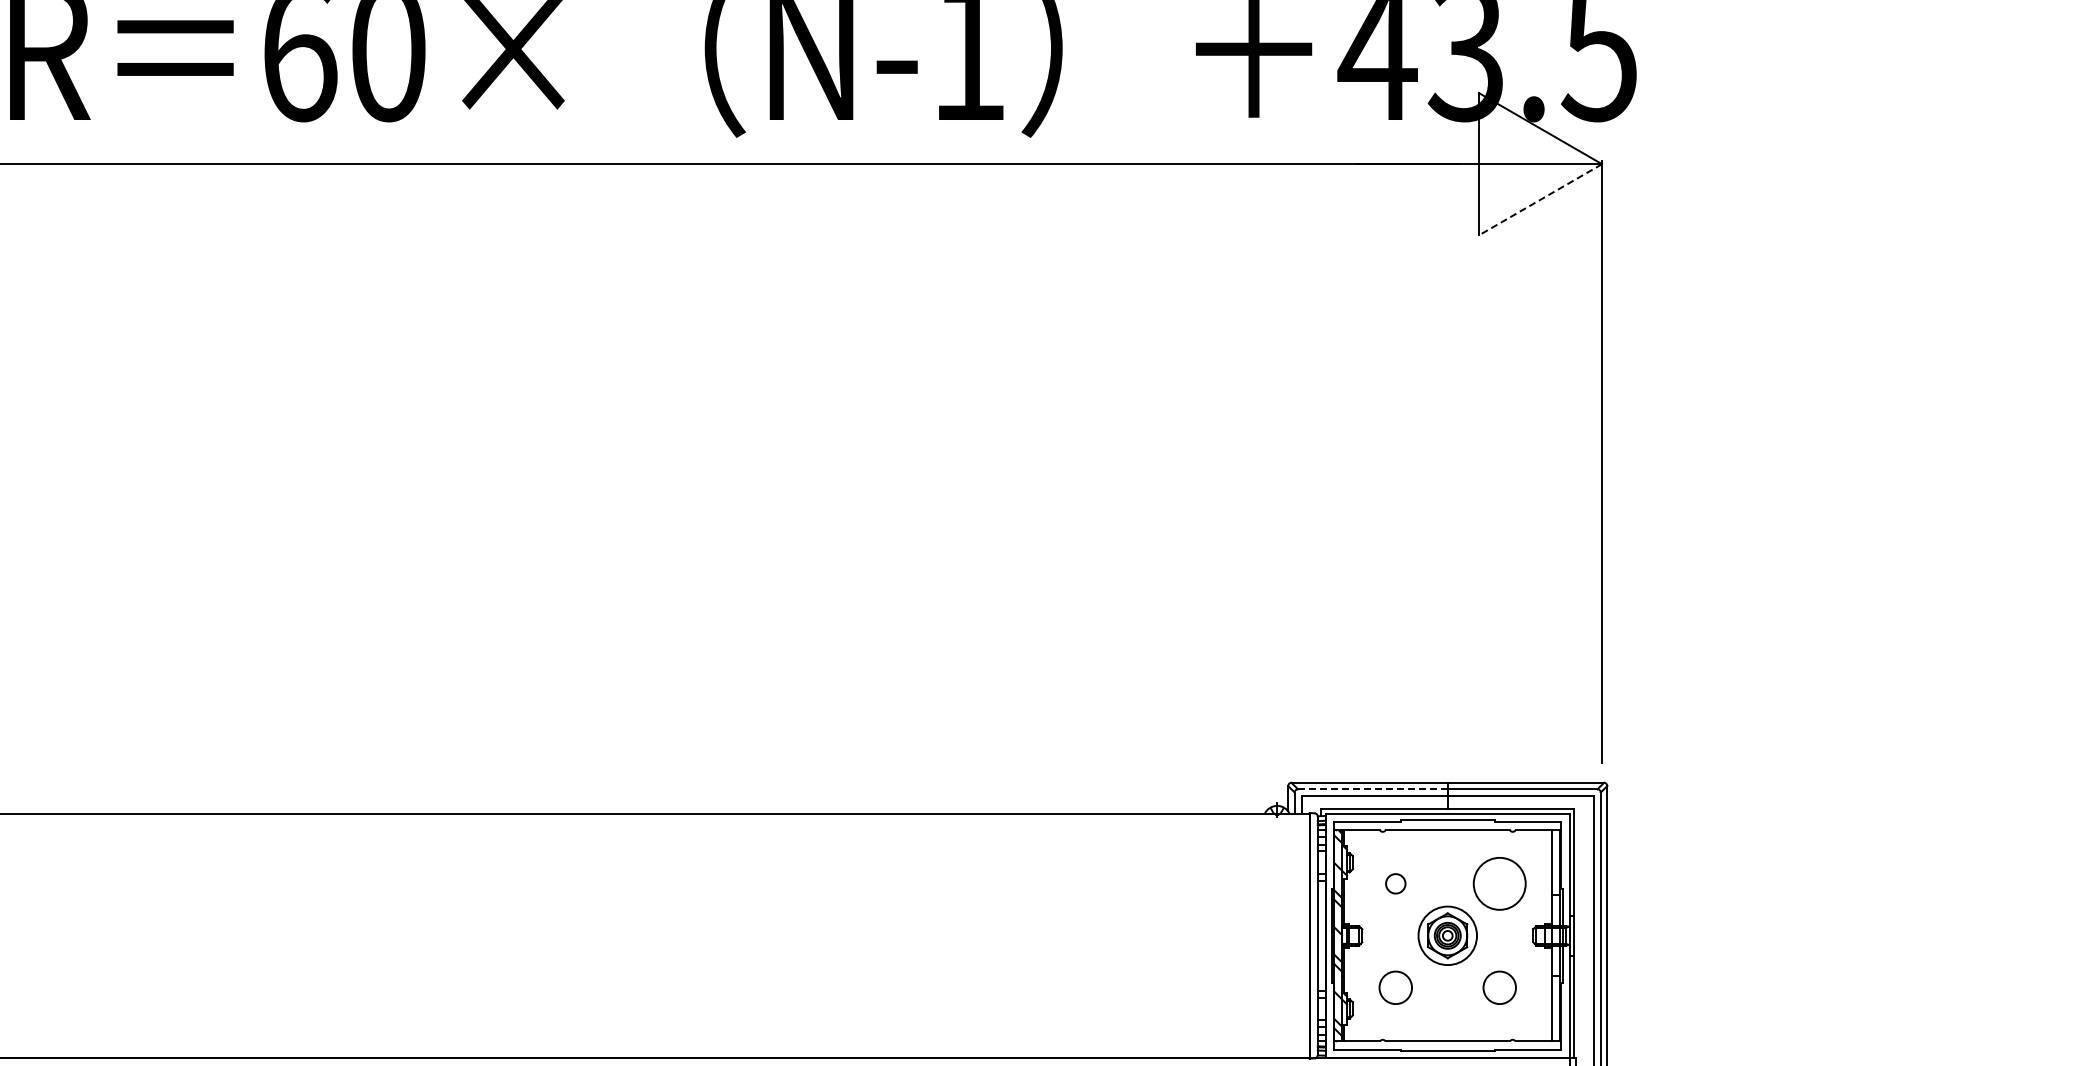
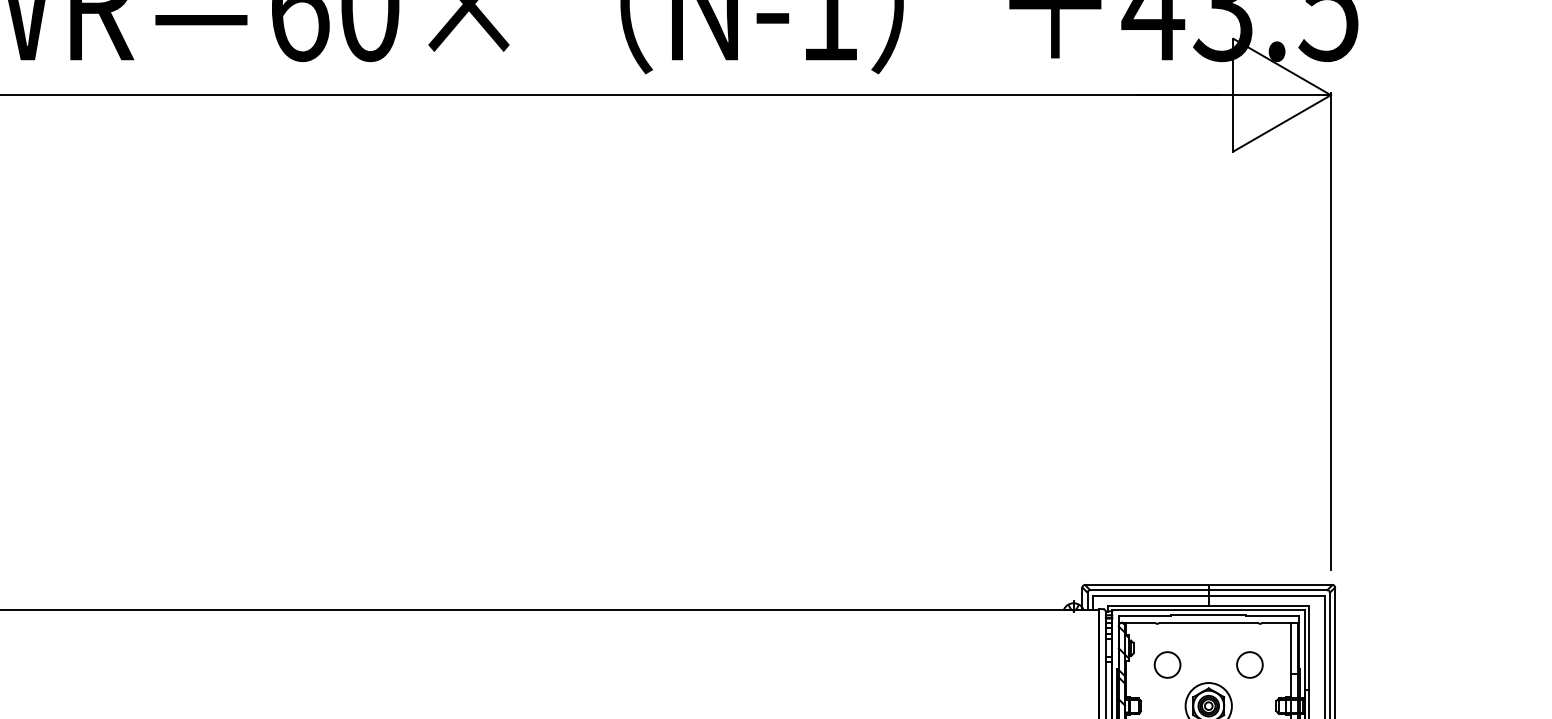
line: (1540, 200) -> (1282, 123), dashed -> solid
line: (1372, 789) -> (1149, 590), dashed -> solid
circle: (1395, 883) -> (1167, 664), size x1.67
circle: (1499, 883) -> (1249, 664), size x0.62

